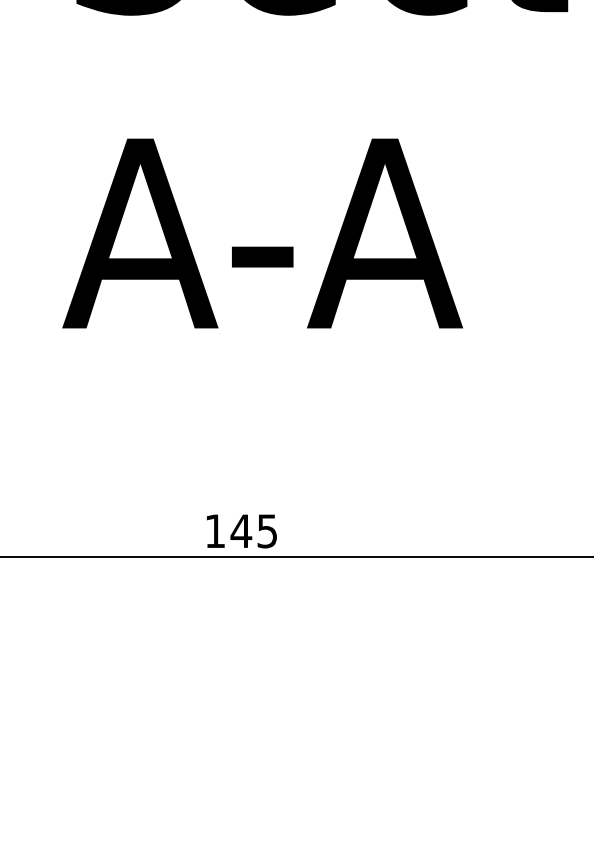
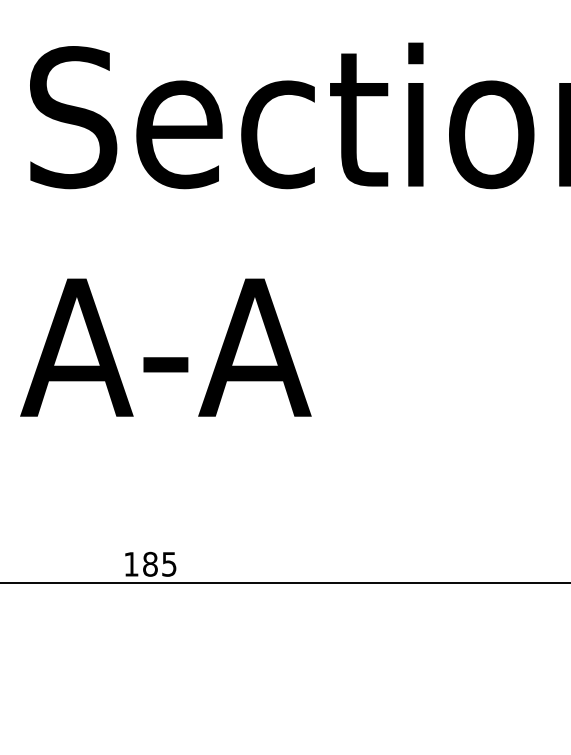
text: (241, 530) -> (150, 563), 145 -> 185

